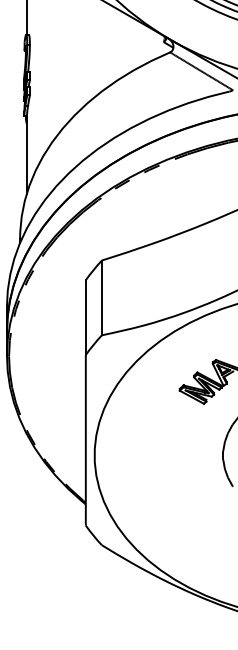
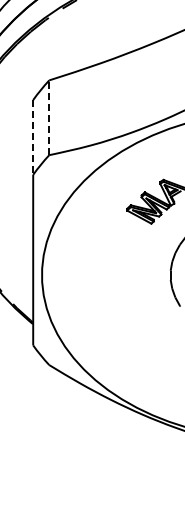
line: (101, 297) -> (48, 117), solid -> dashed
line: (85, 318) -> (32, 138), solid -> dashed

